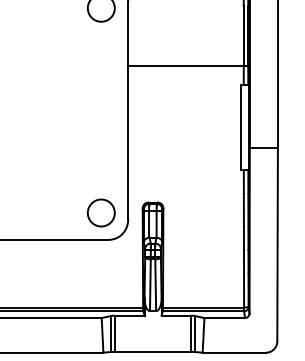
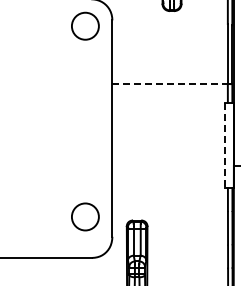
line: (185, 66) -> (169, 84), solid -> dashed
line: (240, 127) -> (224, 145), solid -> dashed
circle: (101, 212) -> (85, 216), moved

